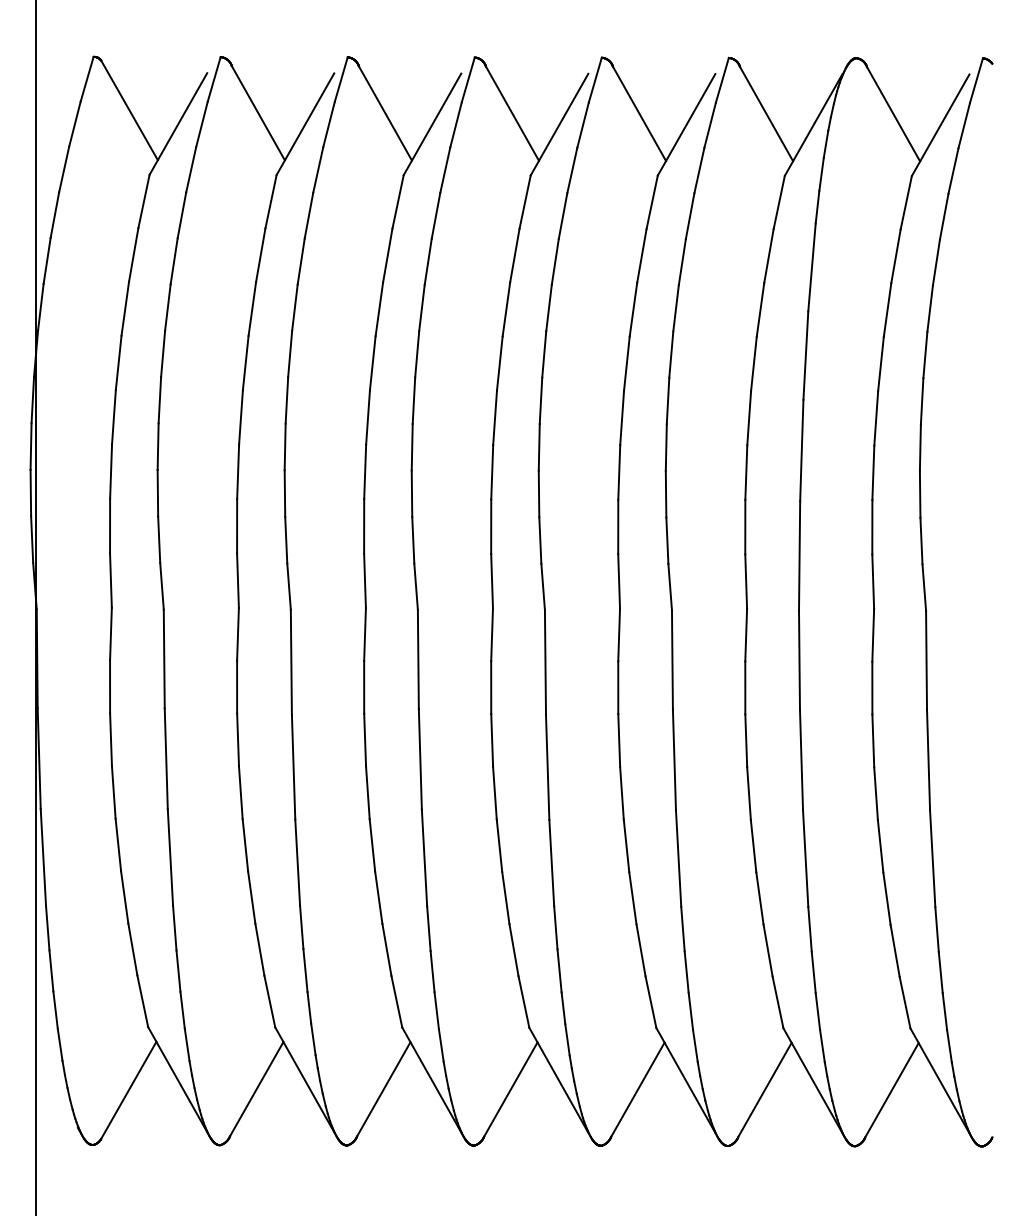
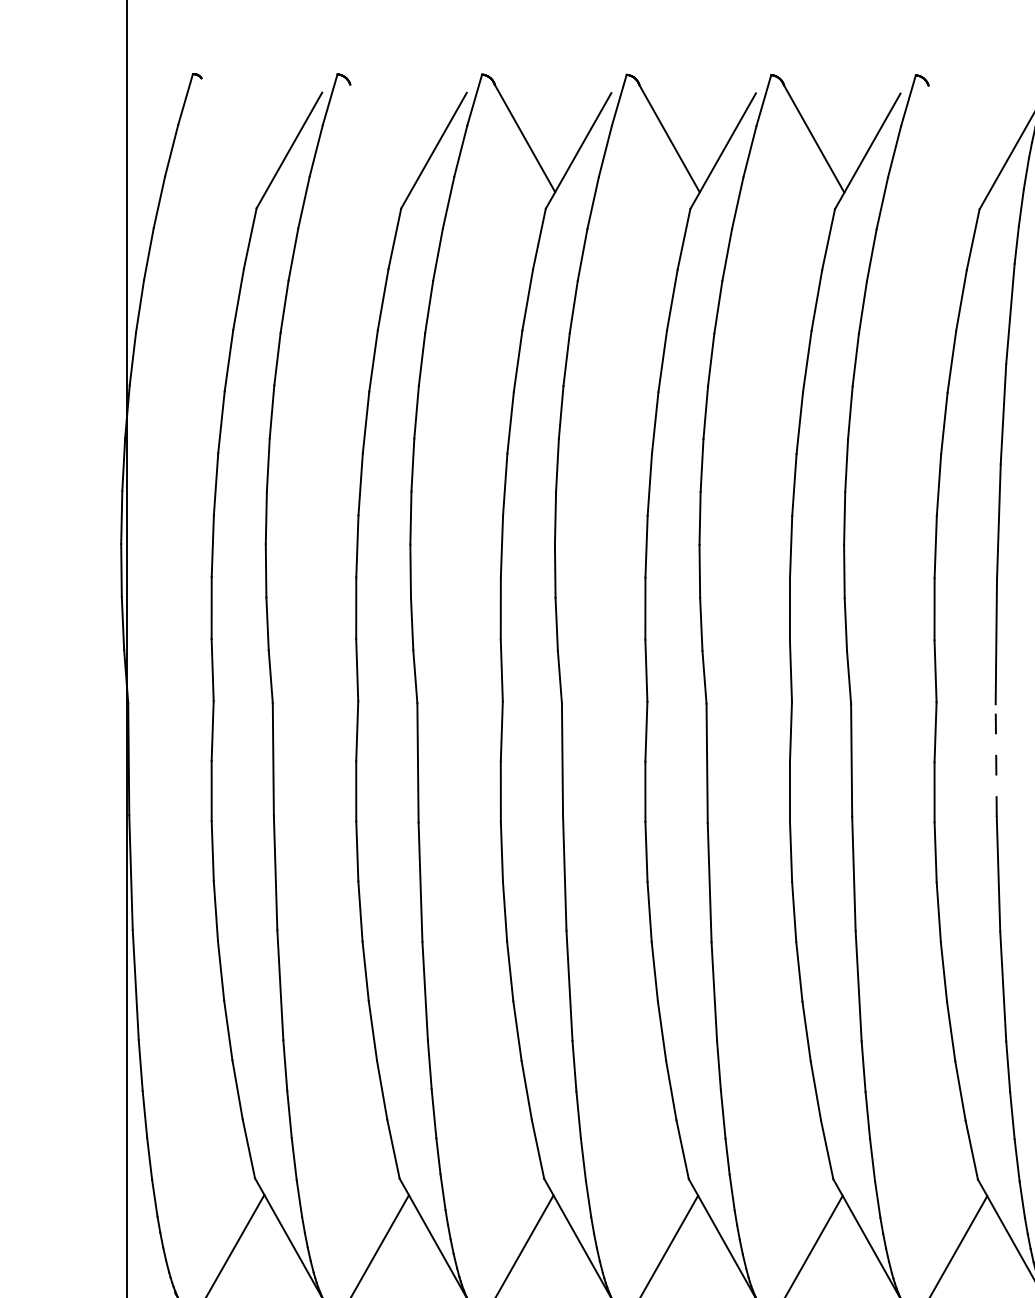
line: (129, 110) -> (233, 135), removed
line: (257, 113) -> (379, 138), removed
line: (766, 114) -> (958, 139), removed
line: (799, 659) -> (996, 759), solid -> dashed

